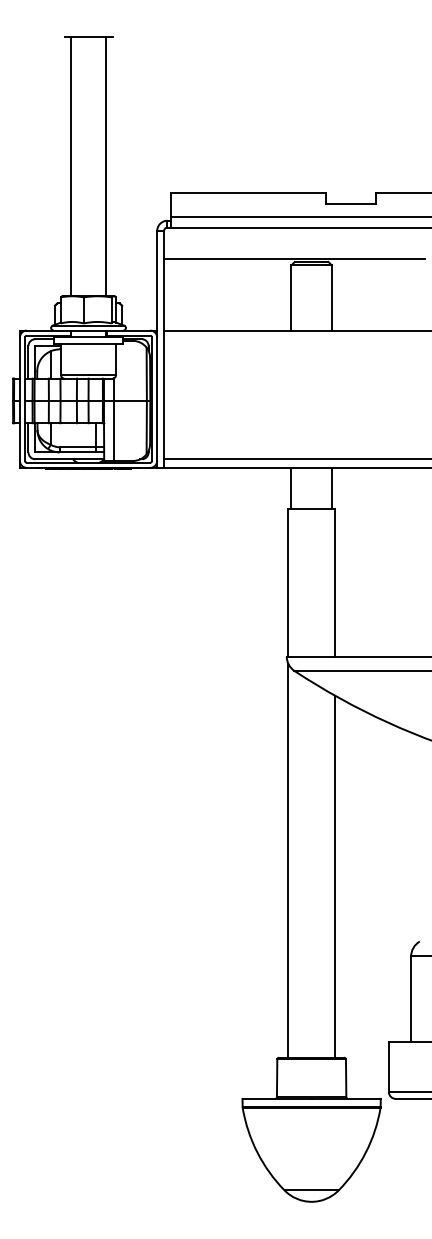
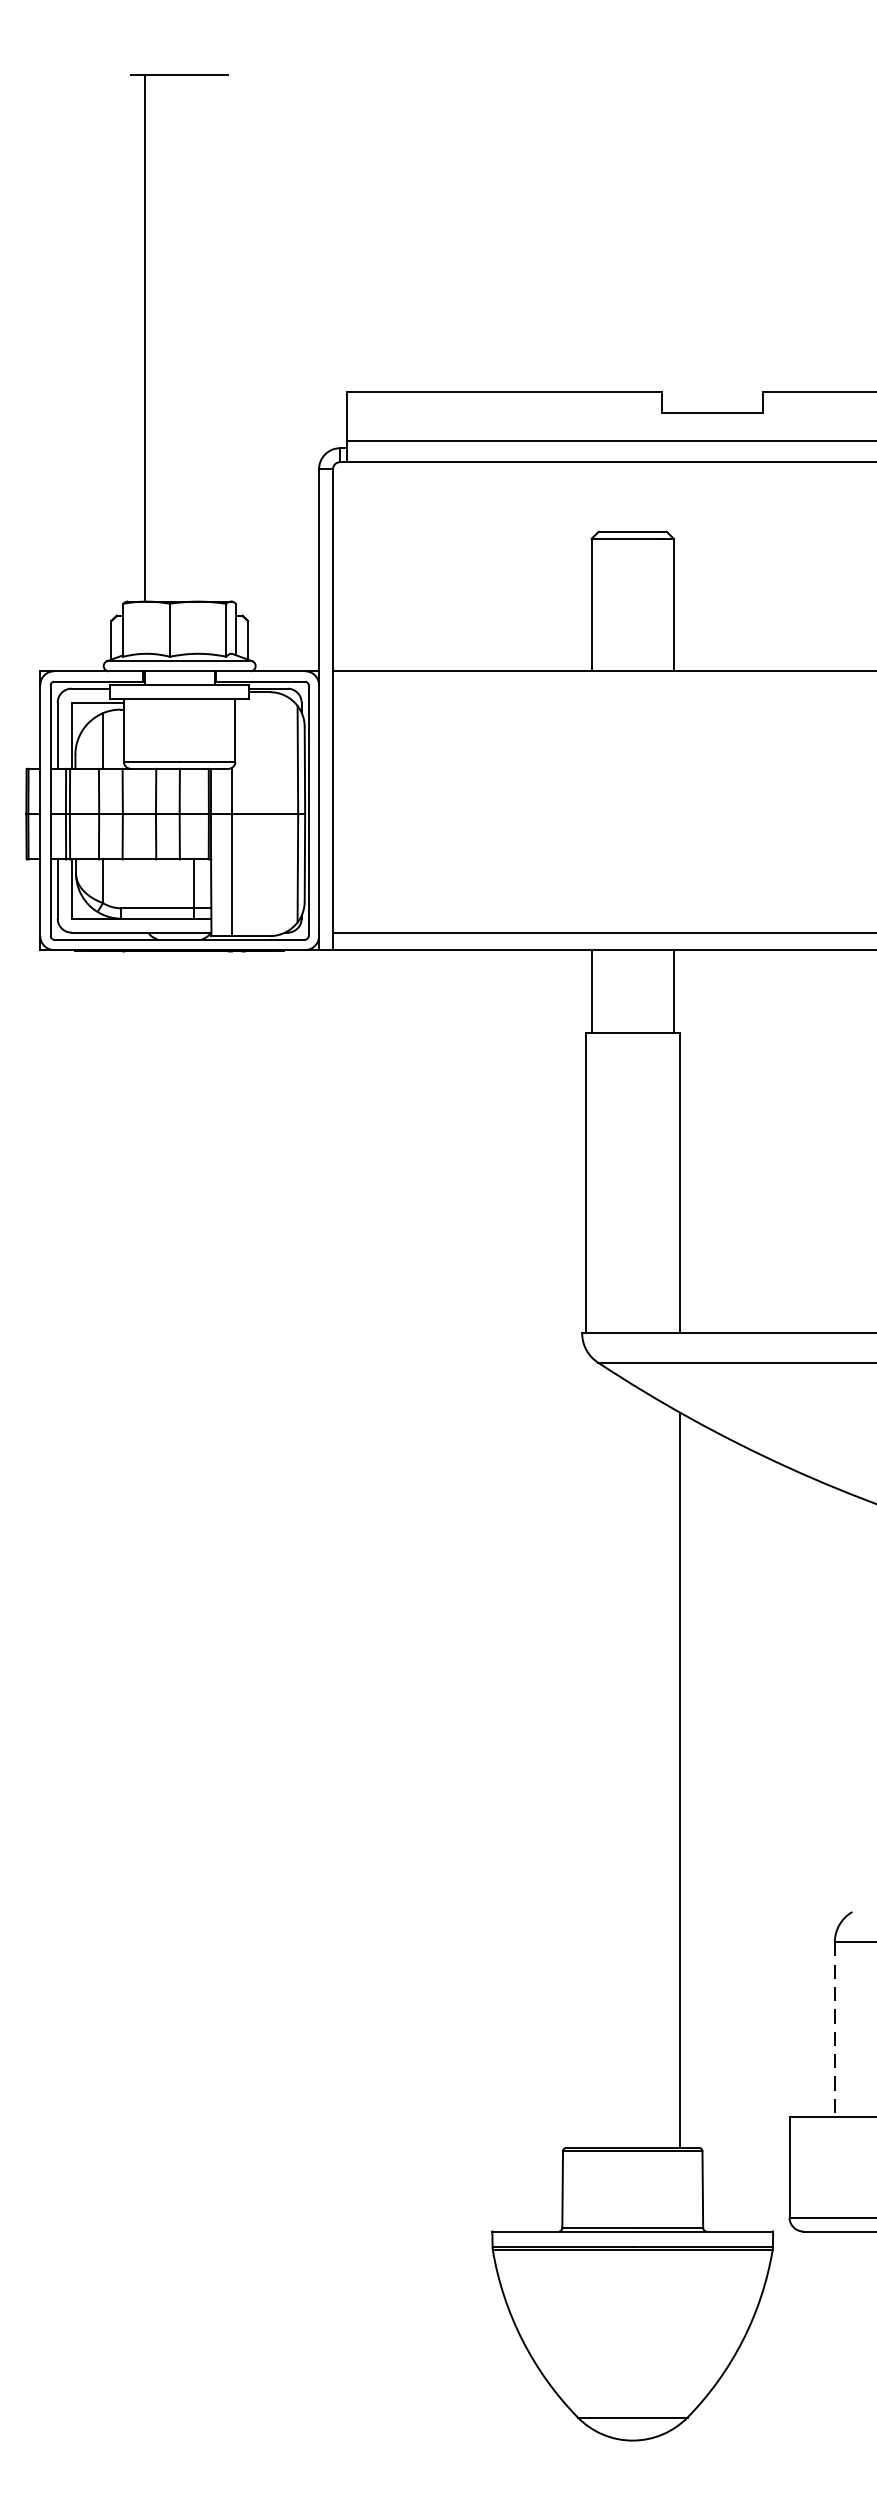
line: (105, 166) -> (214, 338), removed
line: (294, 258) -> (597, 524), removed
line: (288, 860) -> (585, 1747), removed
line: (411, 999) -> (835, 2029), solid -> dashed

